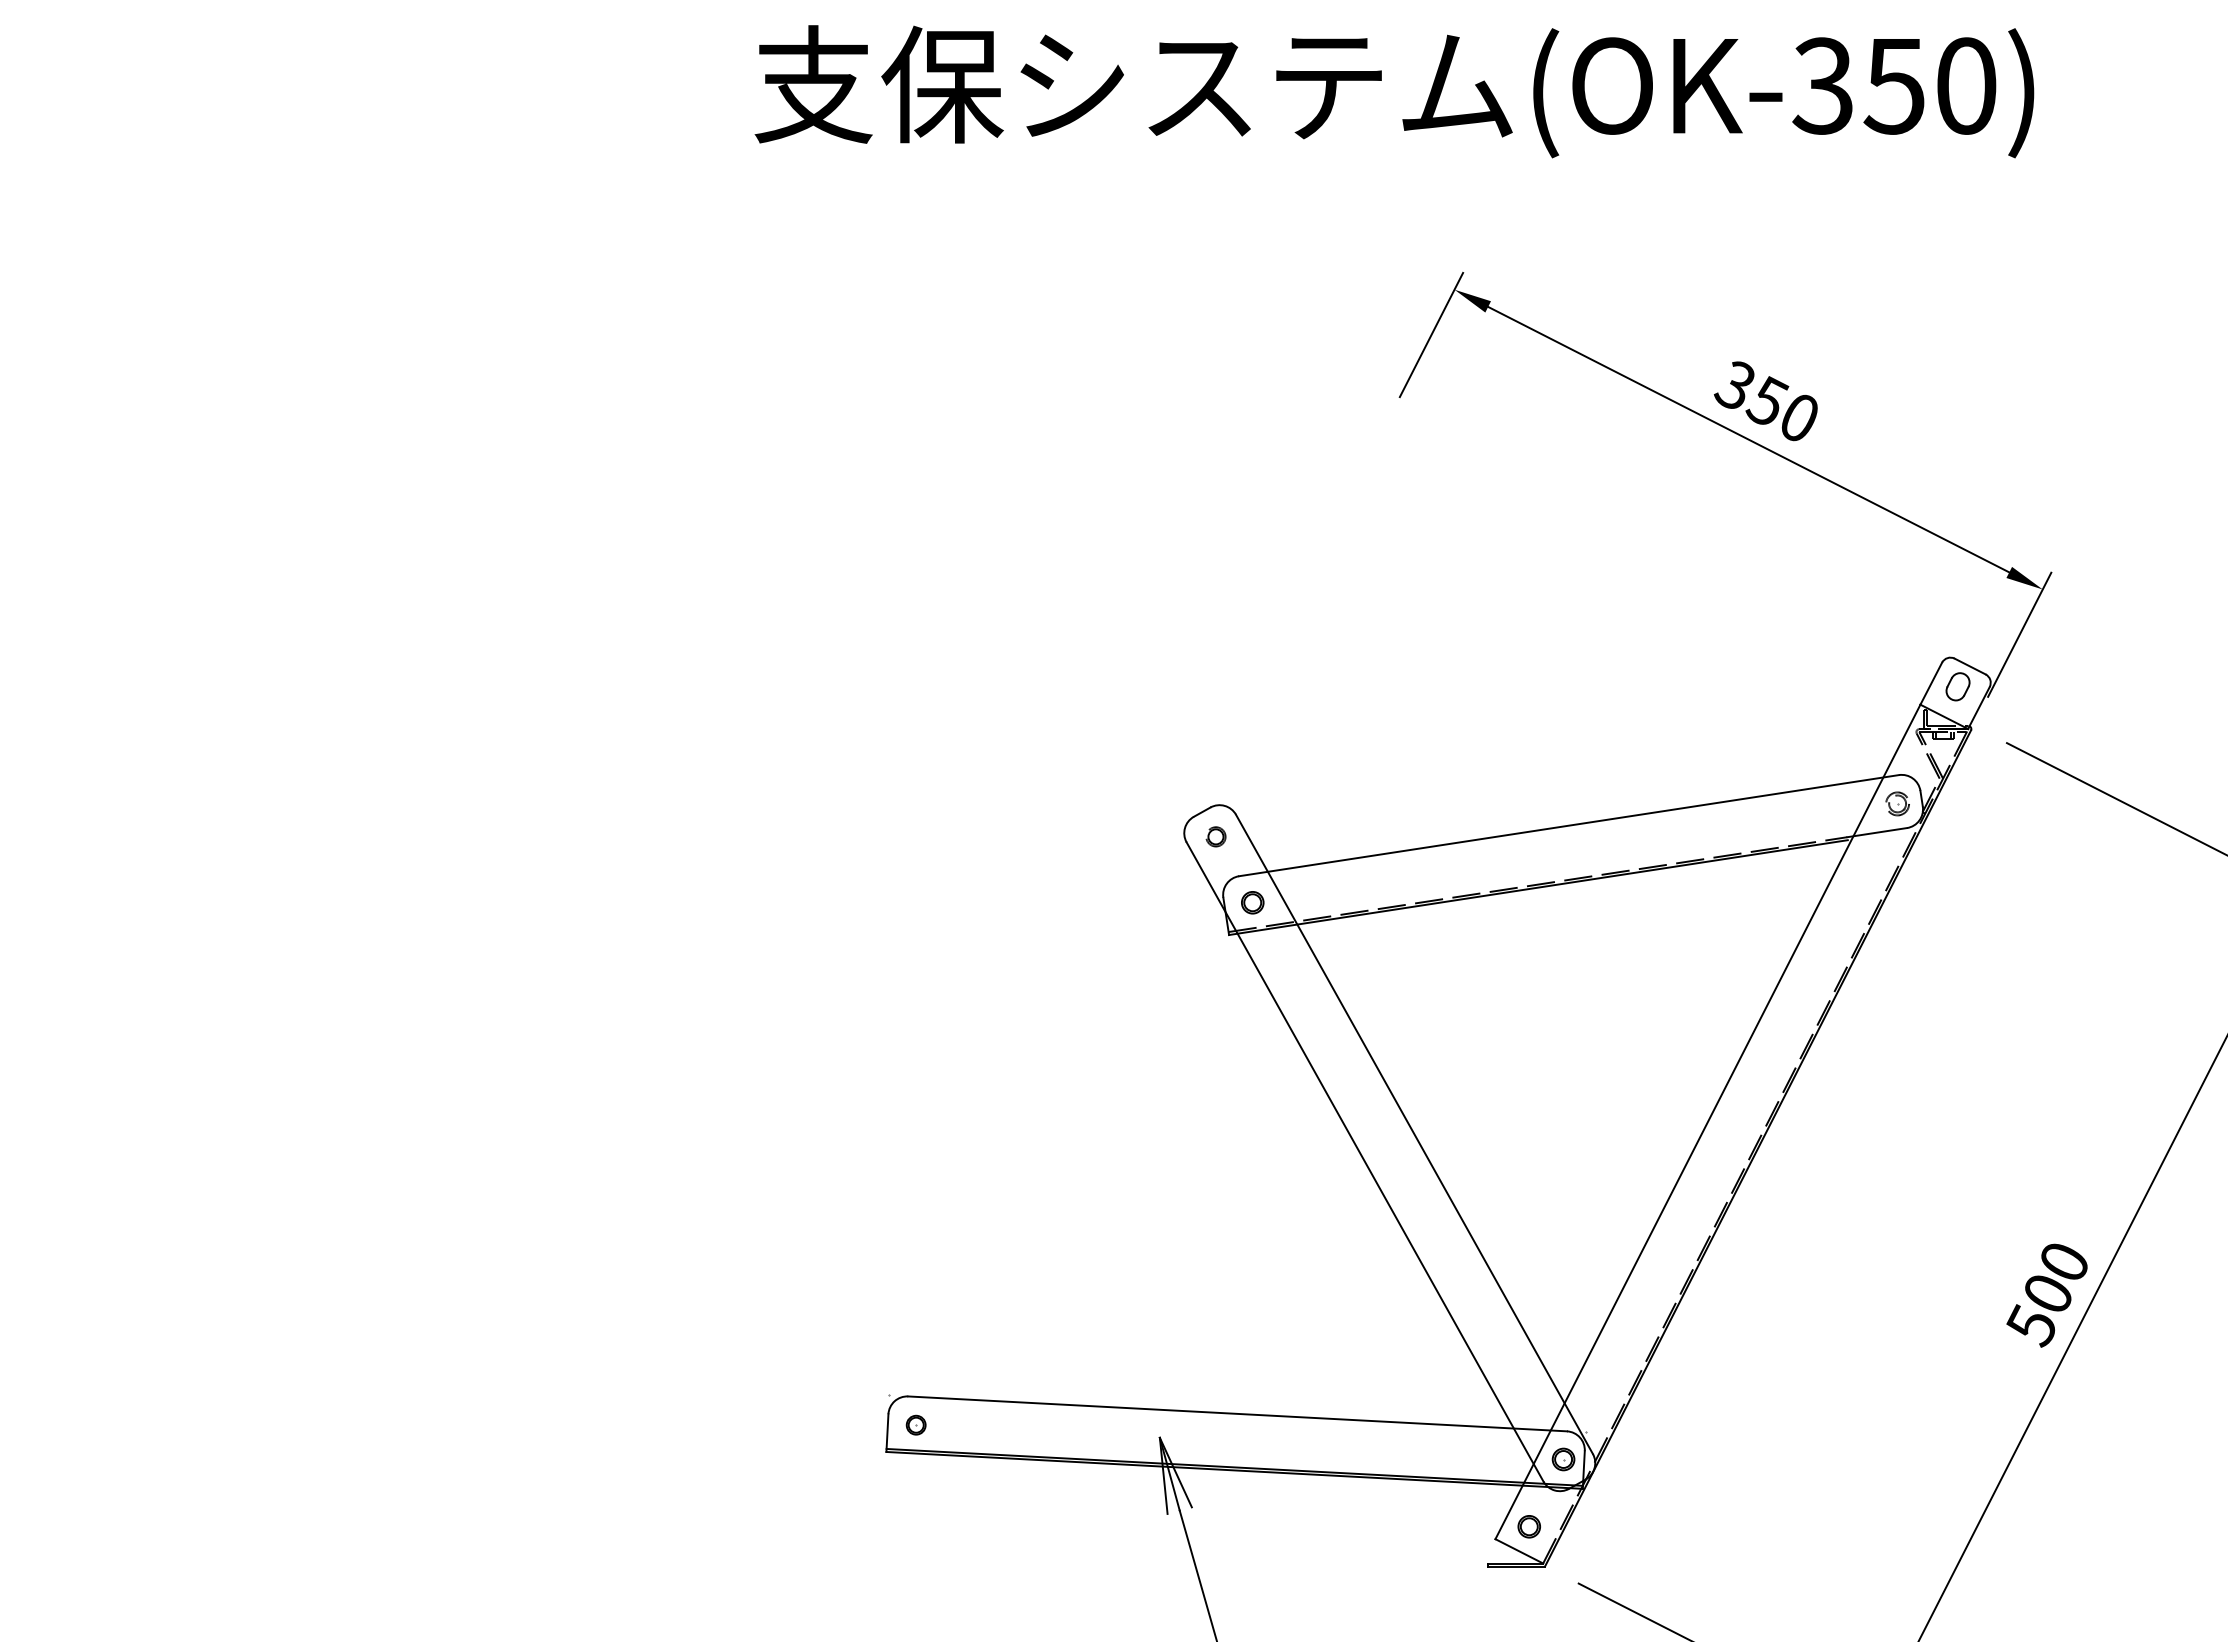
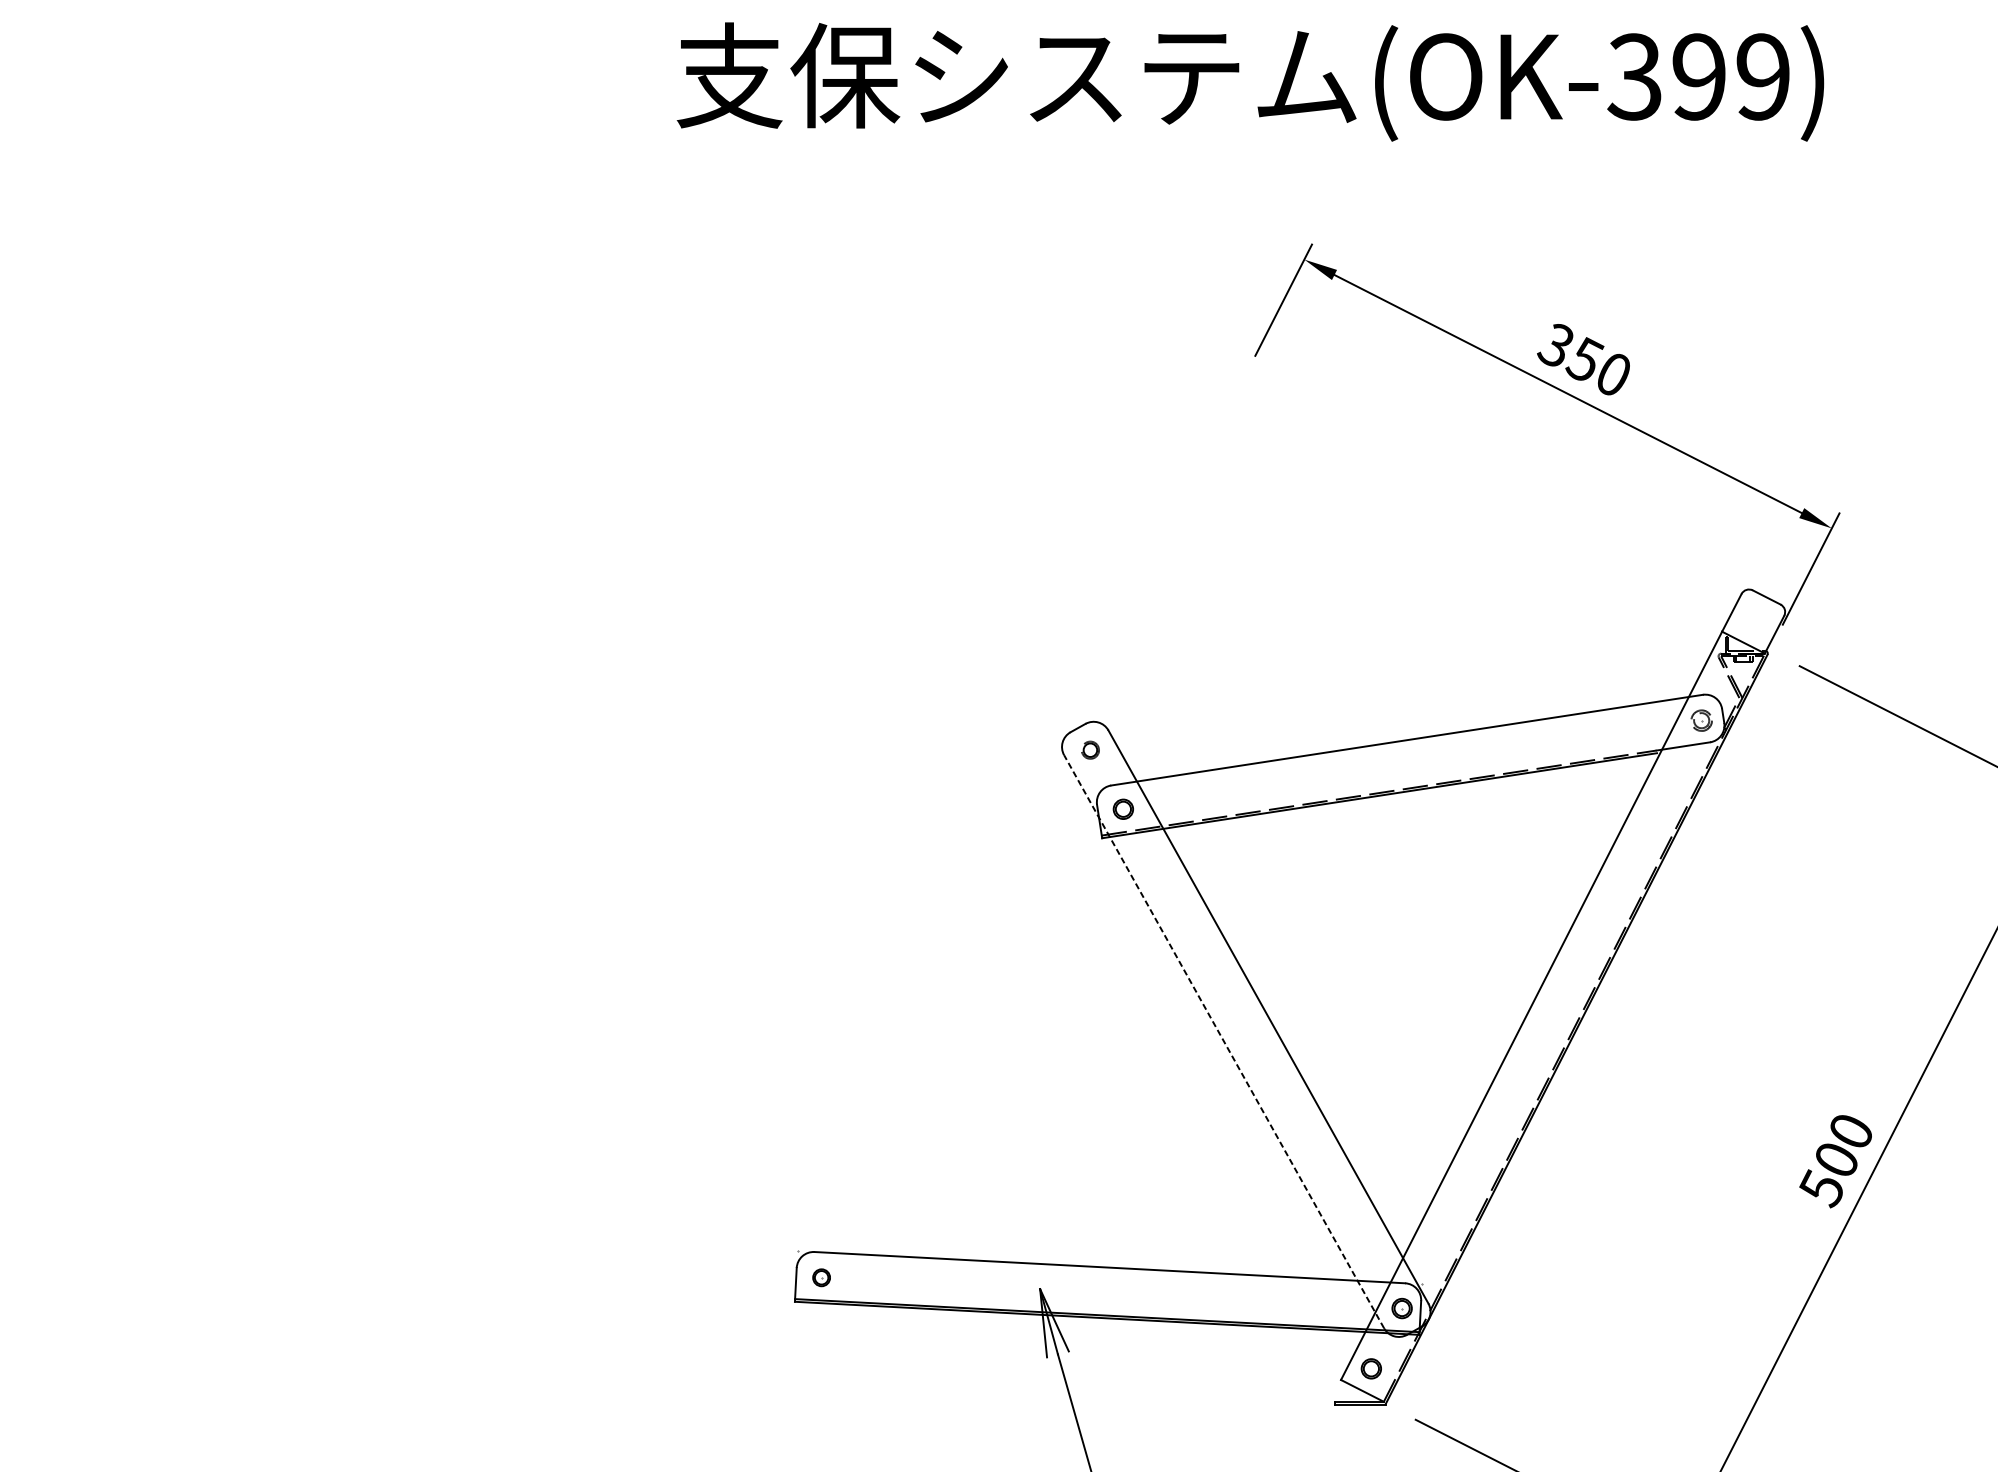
text: (1929, 85) -> (1730, 76), (OK-350) -> (OK-399)
part: (1957, 686) -> (1755, 615), removed
line: (1365, 1161) -> (1224, 1041), solid -> dashed

